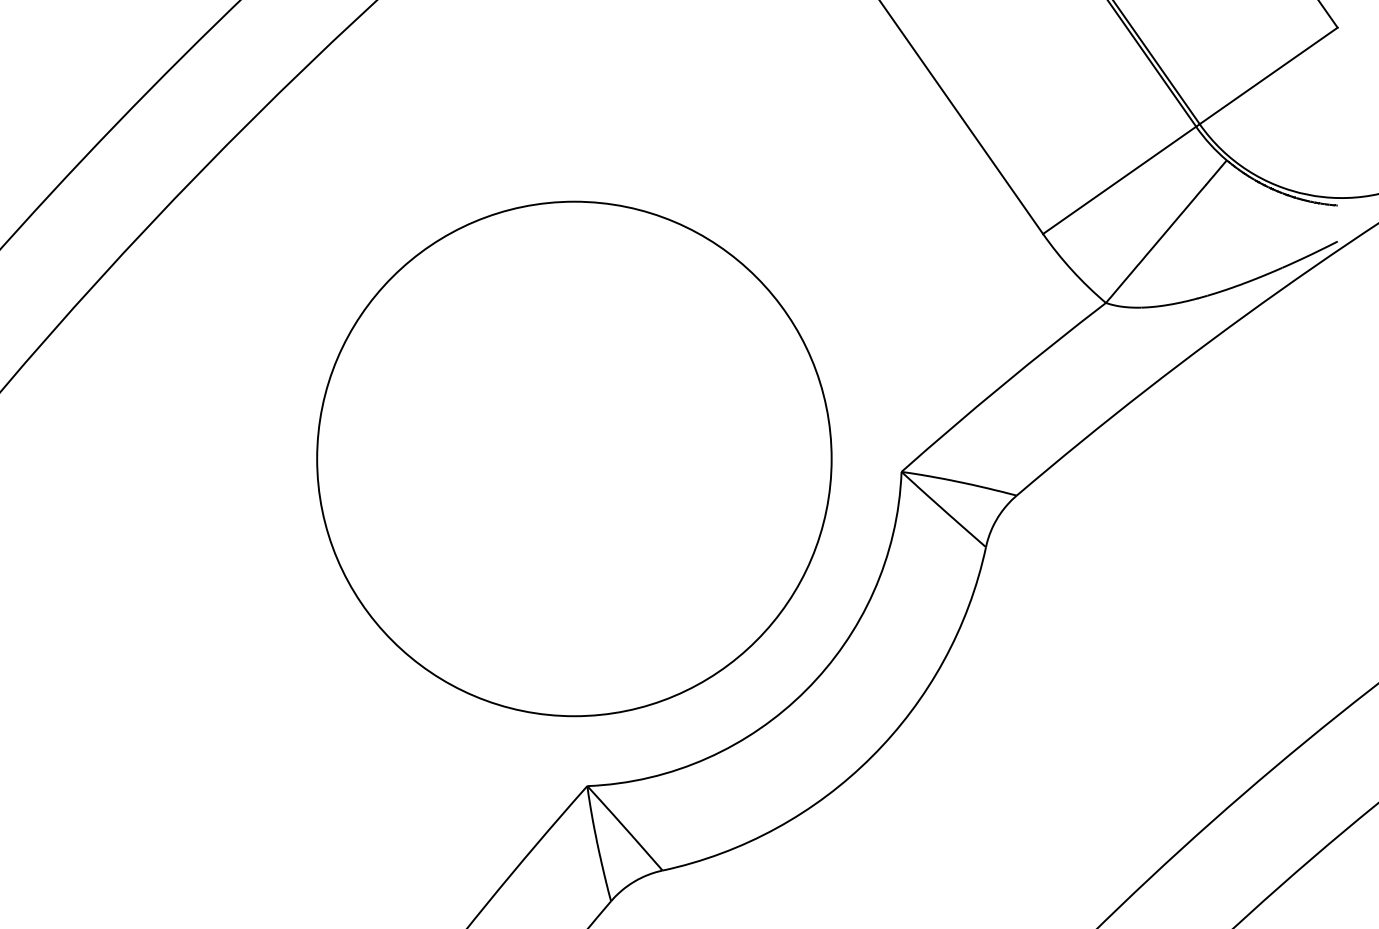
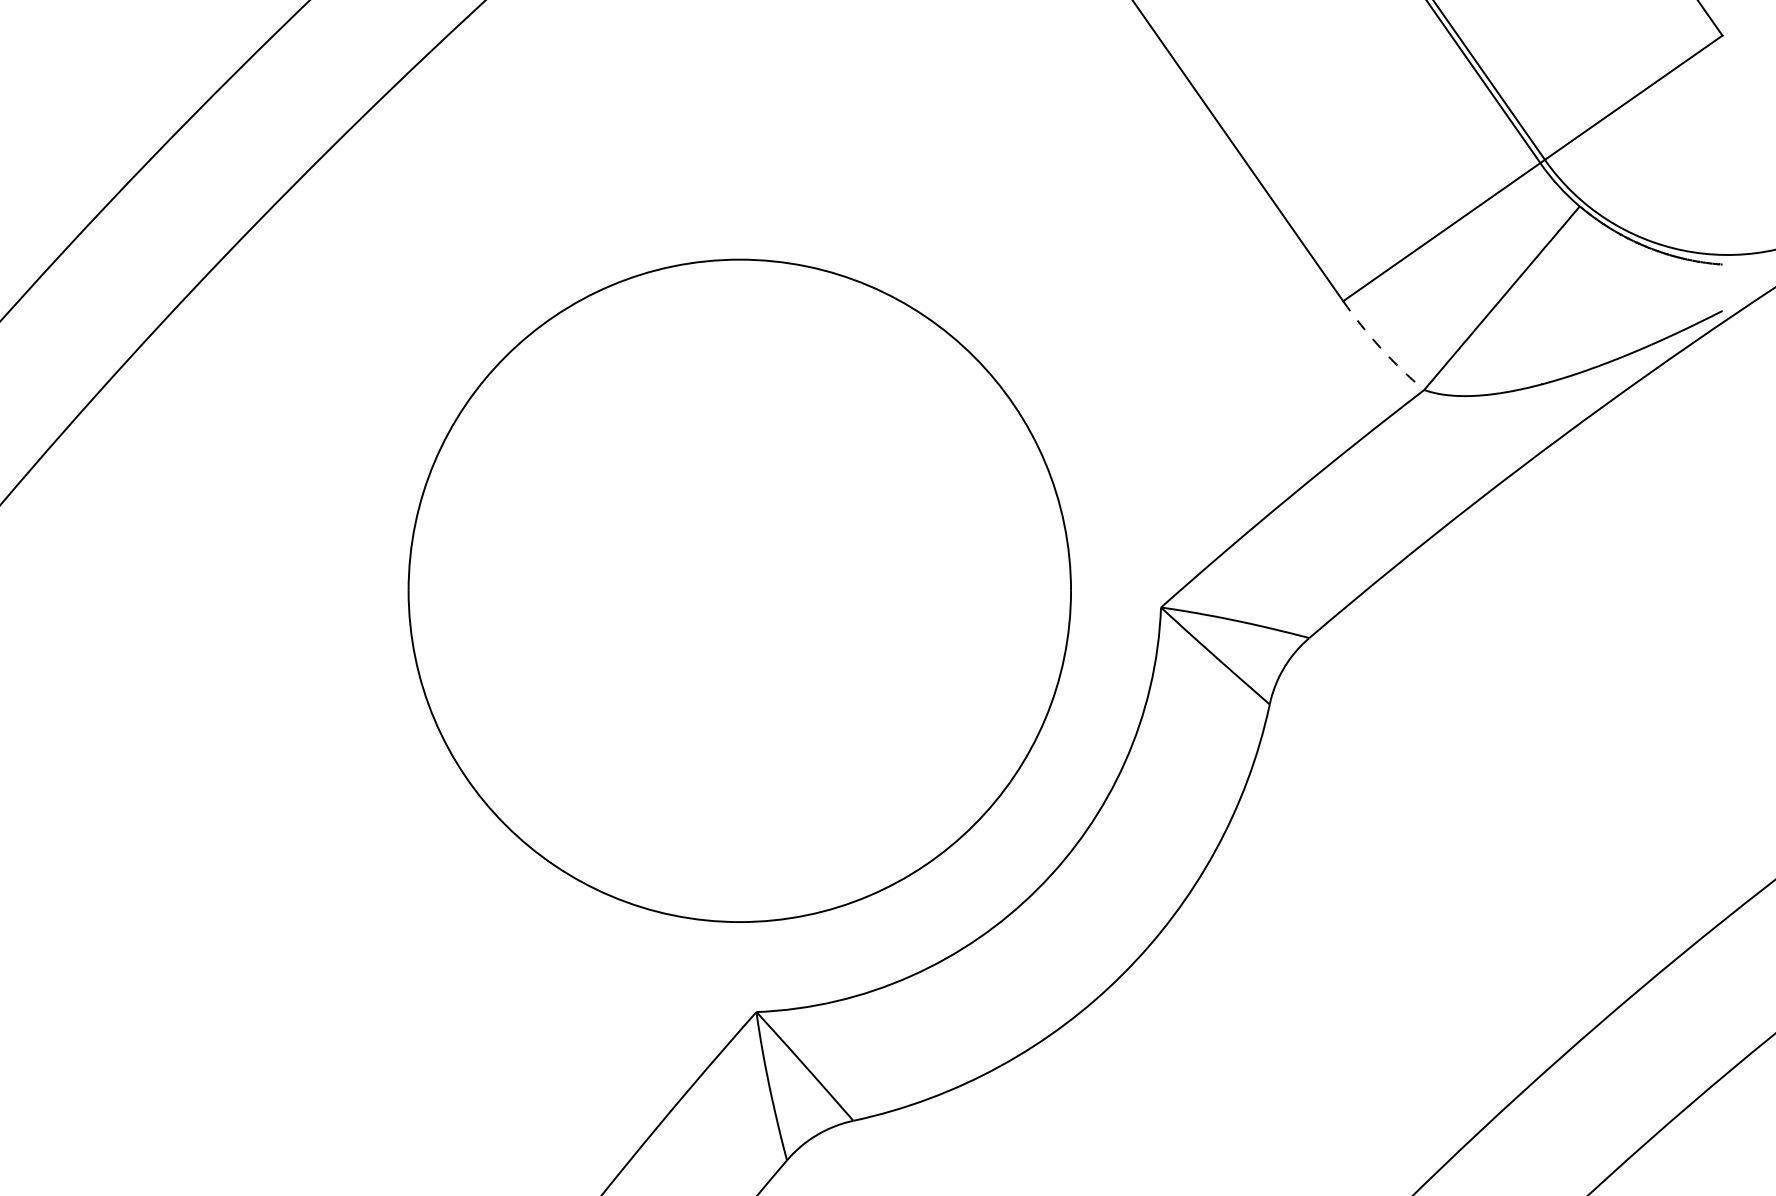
arc: (1072, 270) -> (1381, 348), solid -> dashed

